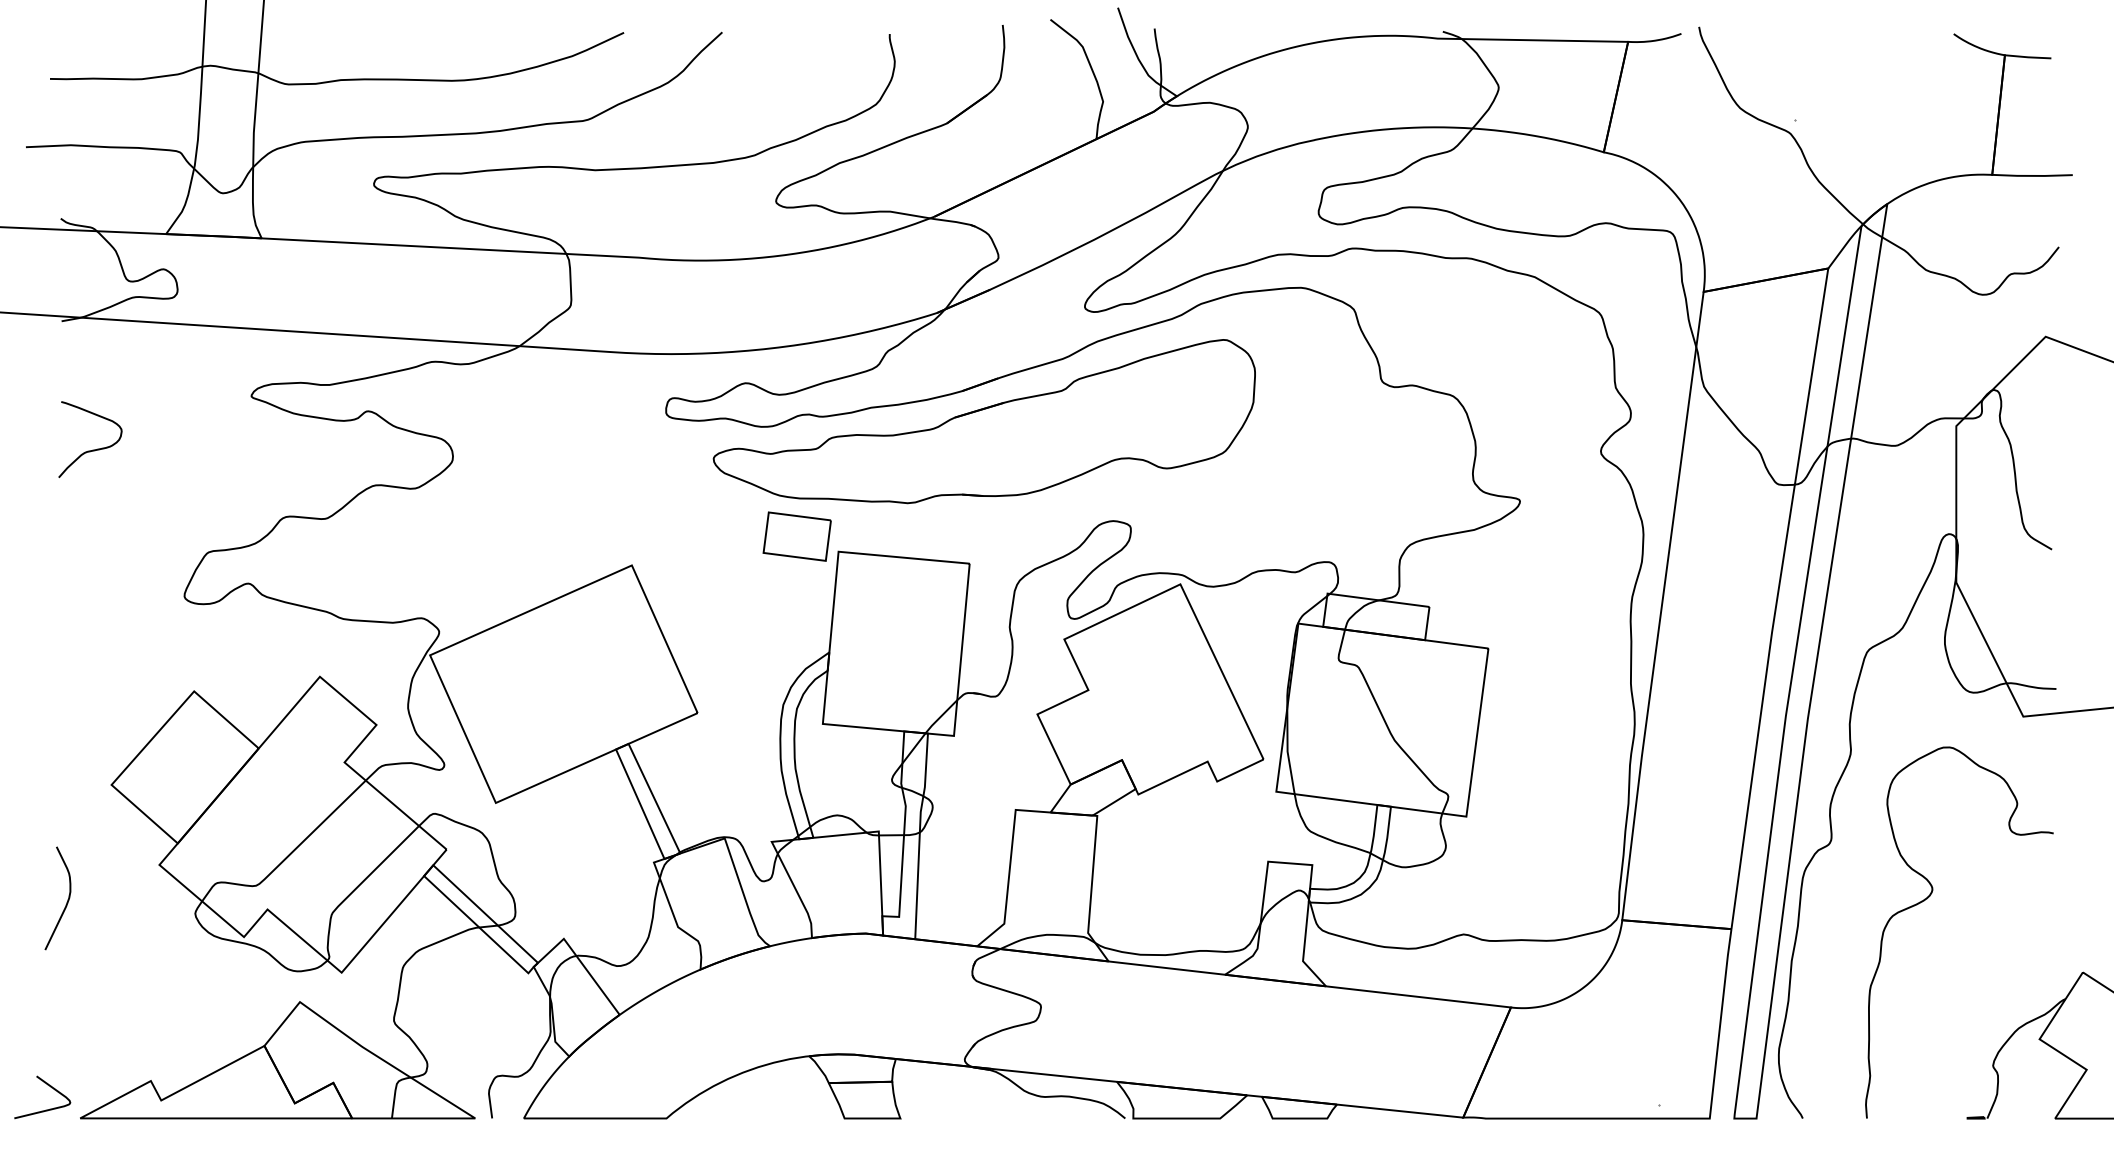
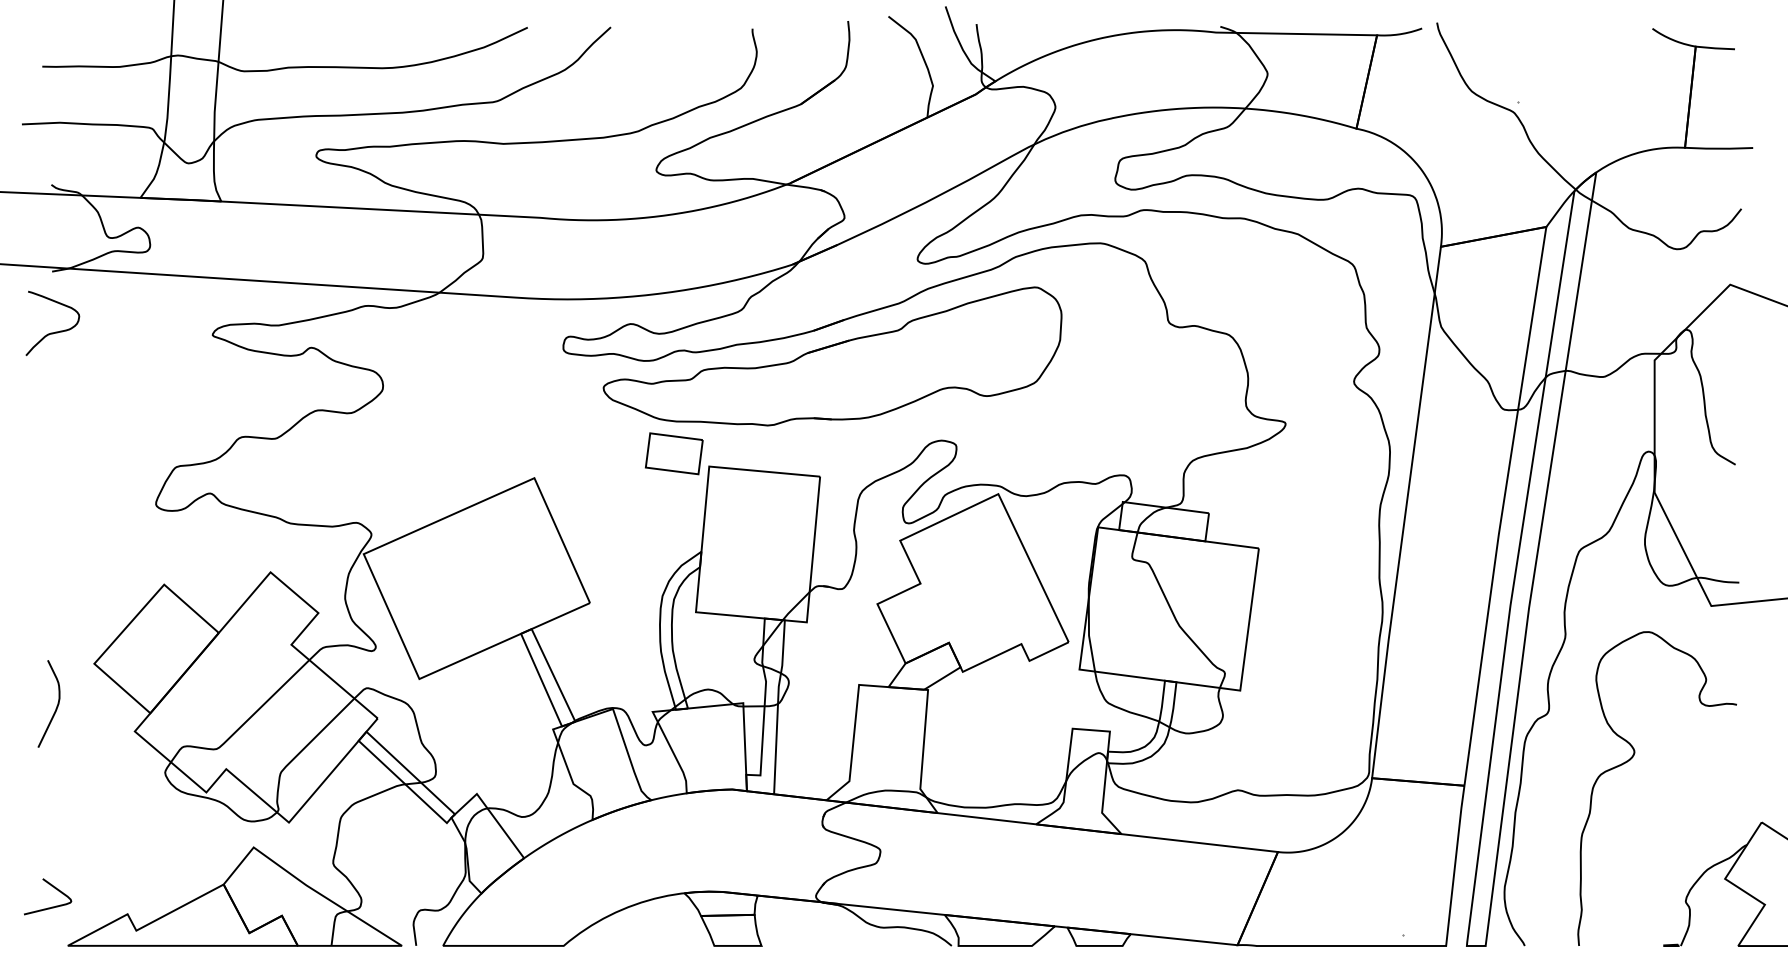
curve: (92, 449) -> (54, 331), moved
curve: (66, 902) -> (56, 707), moved
curve: (45, 1109) -> (50, 907), moved

